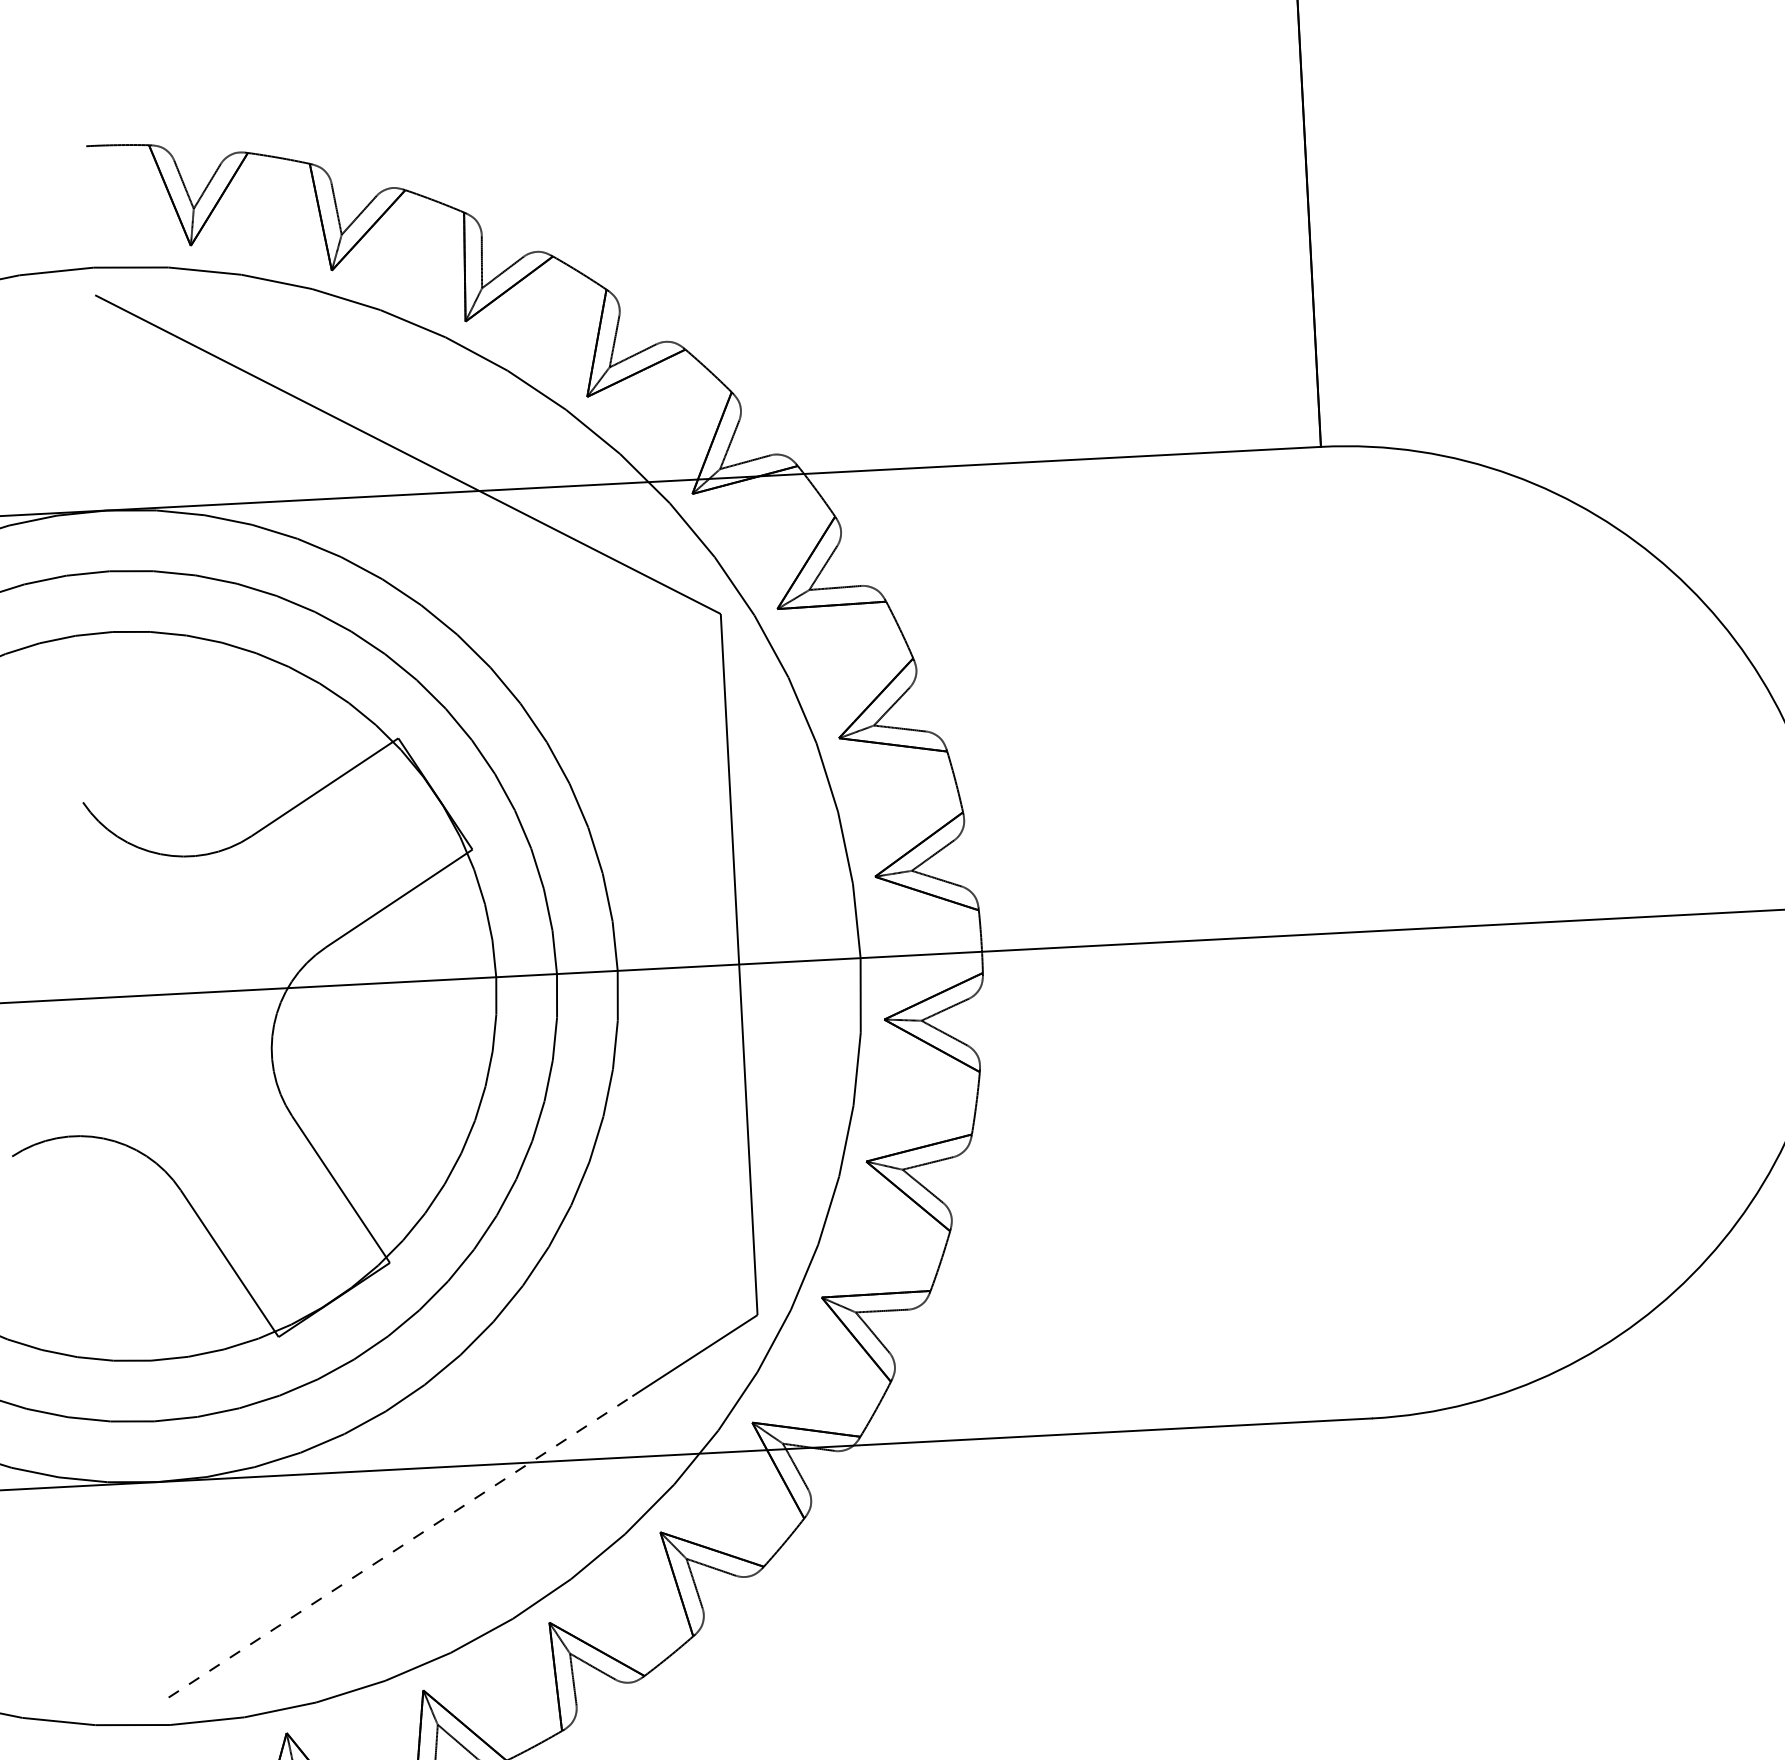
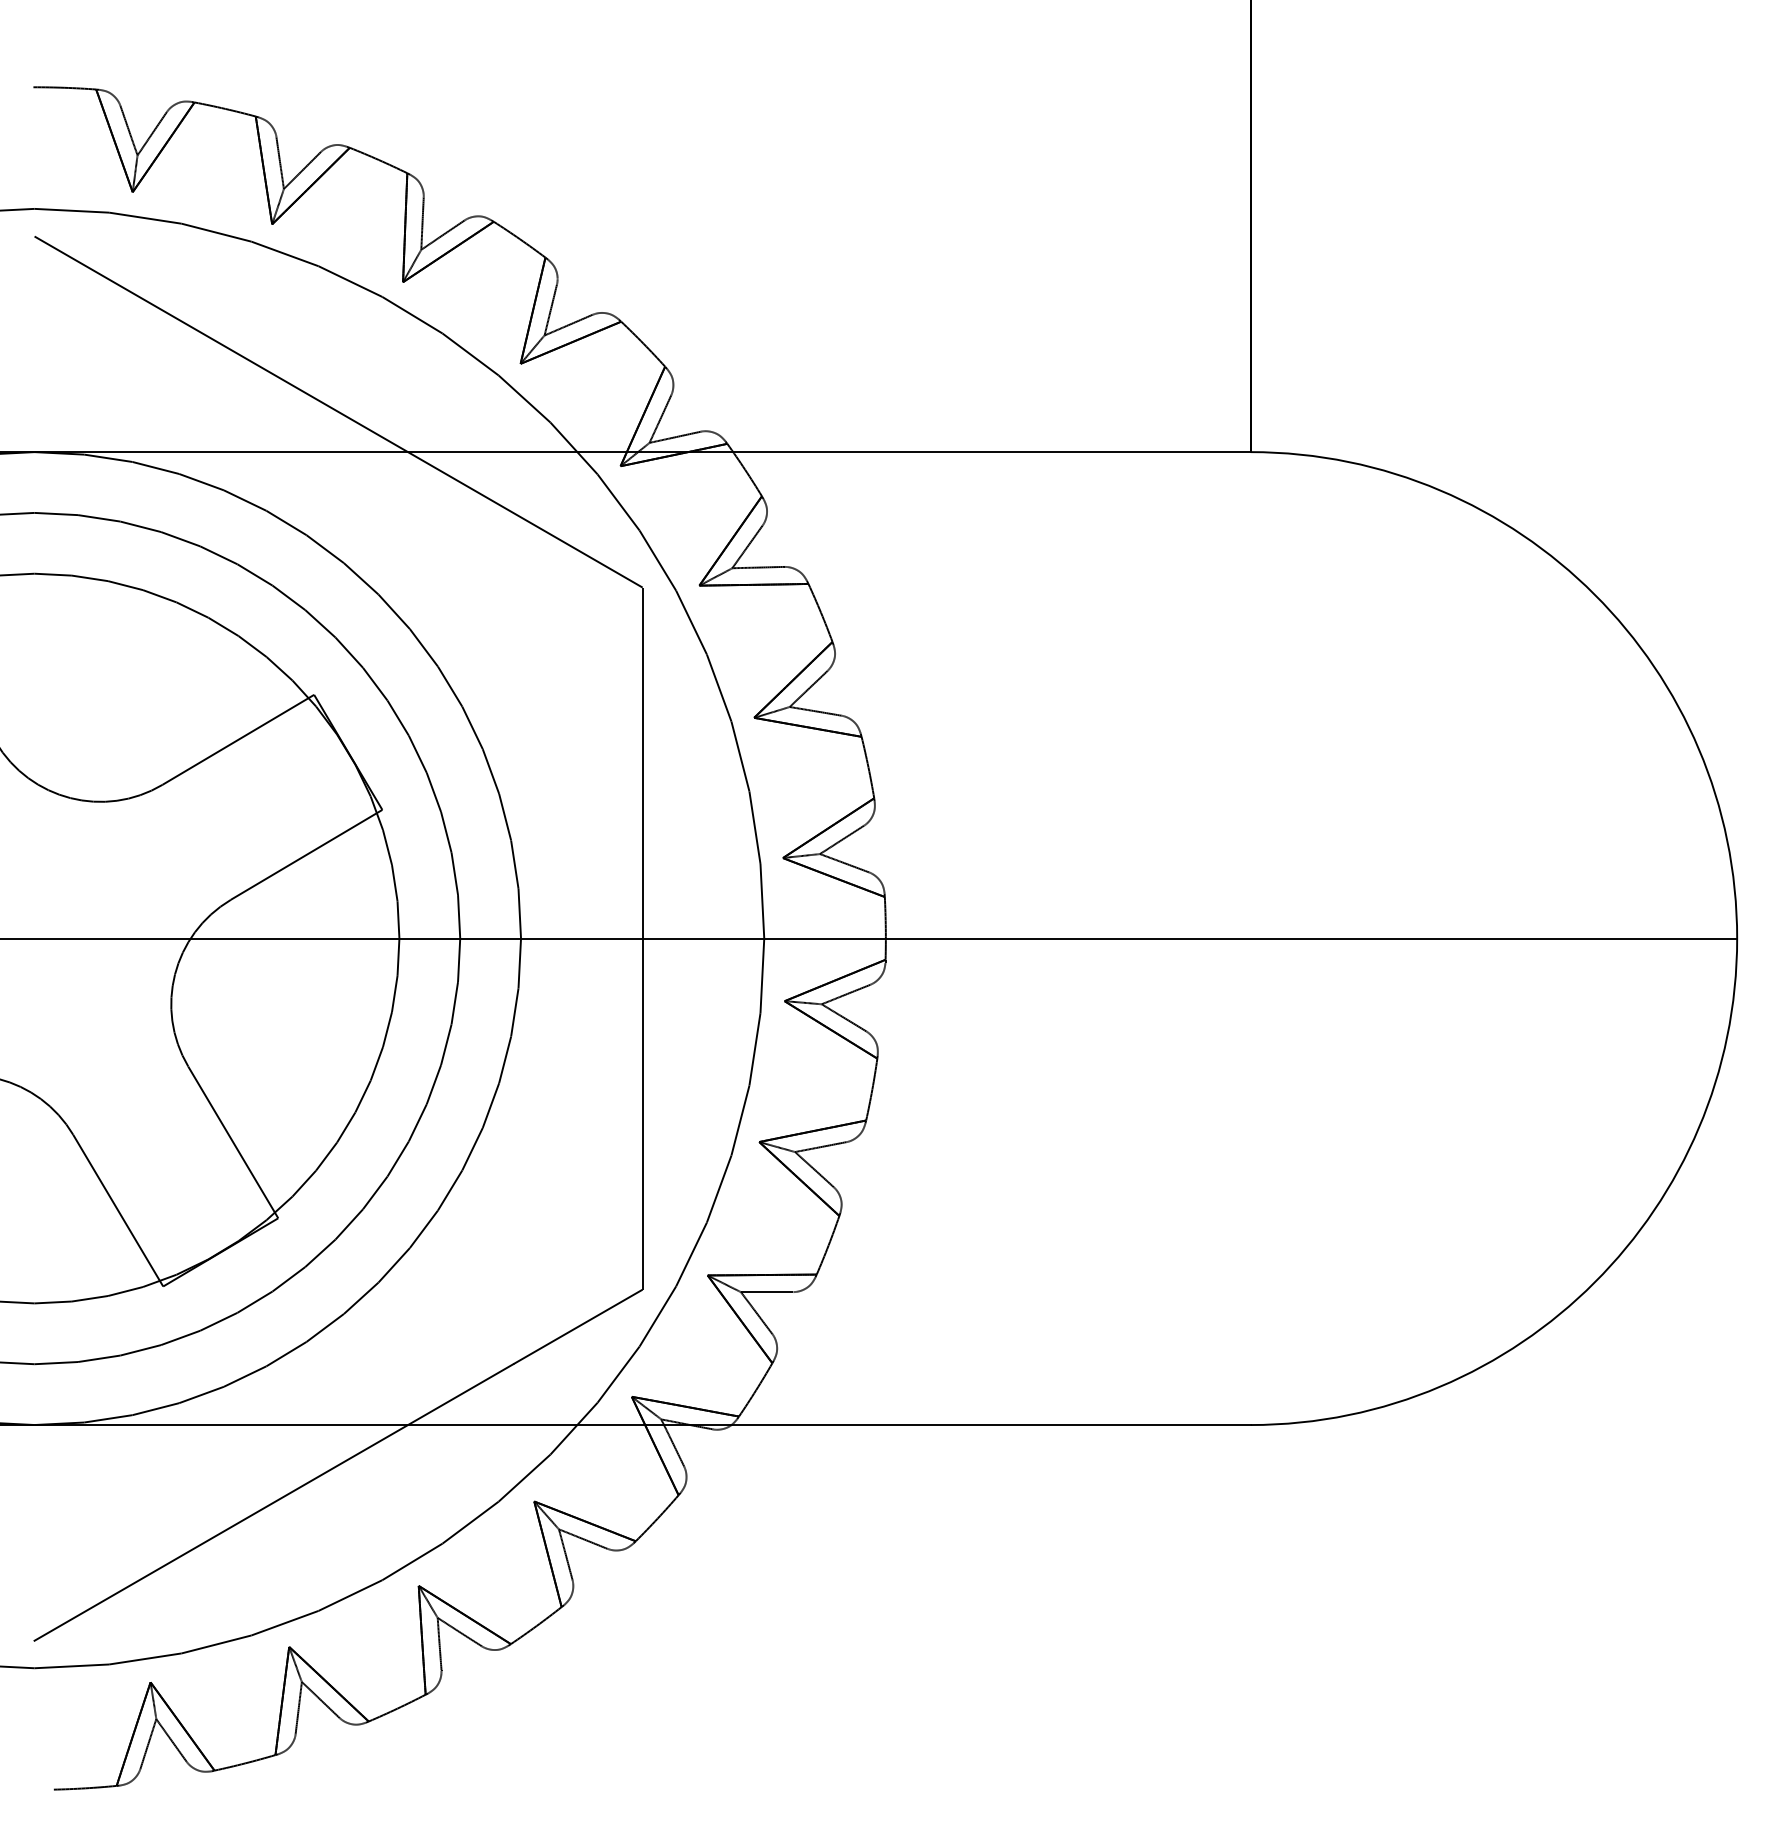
line: (401, 1546) -> (274, 1502), dashed -> solid

